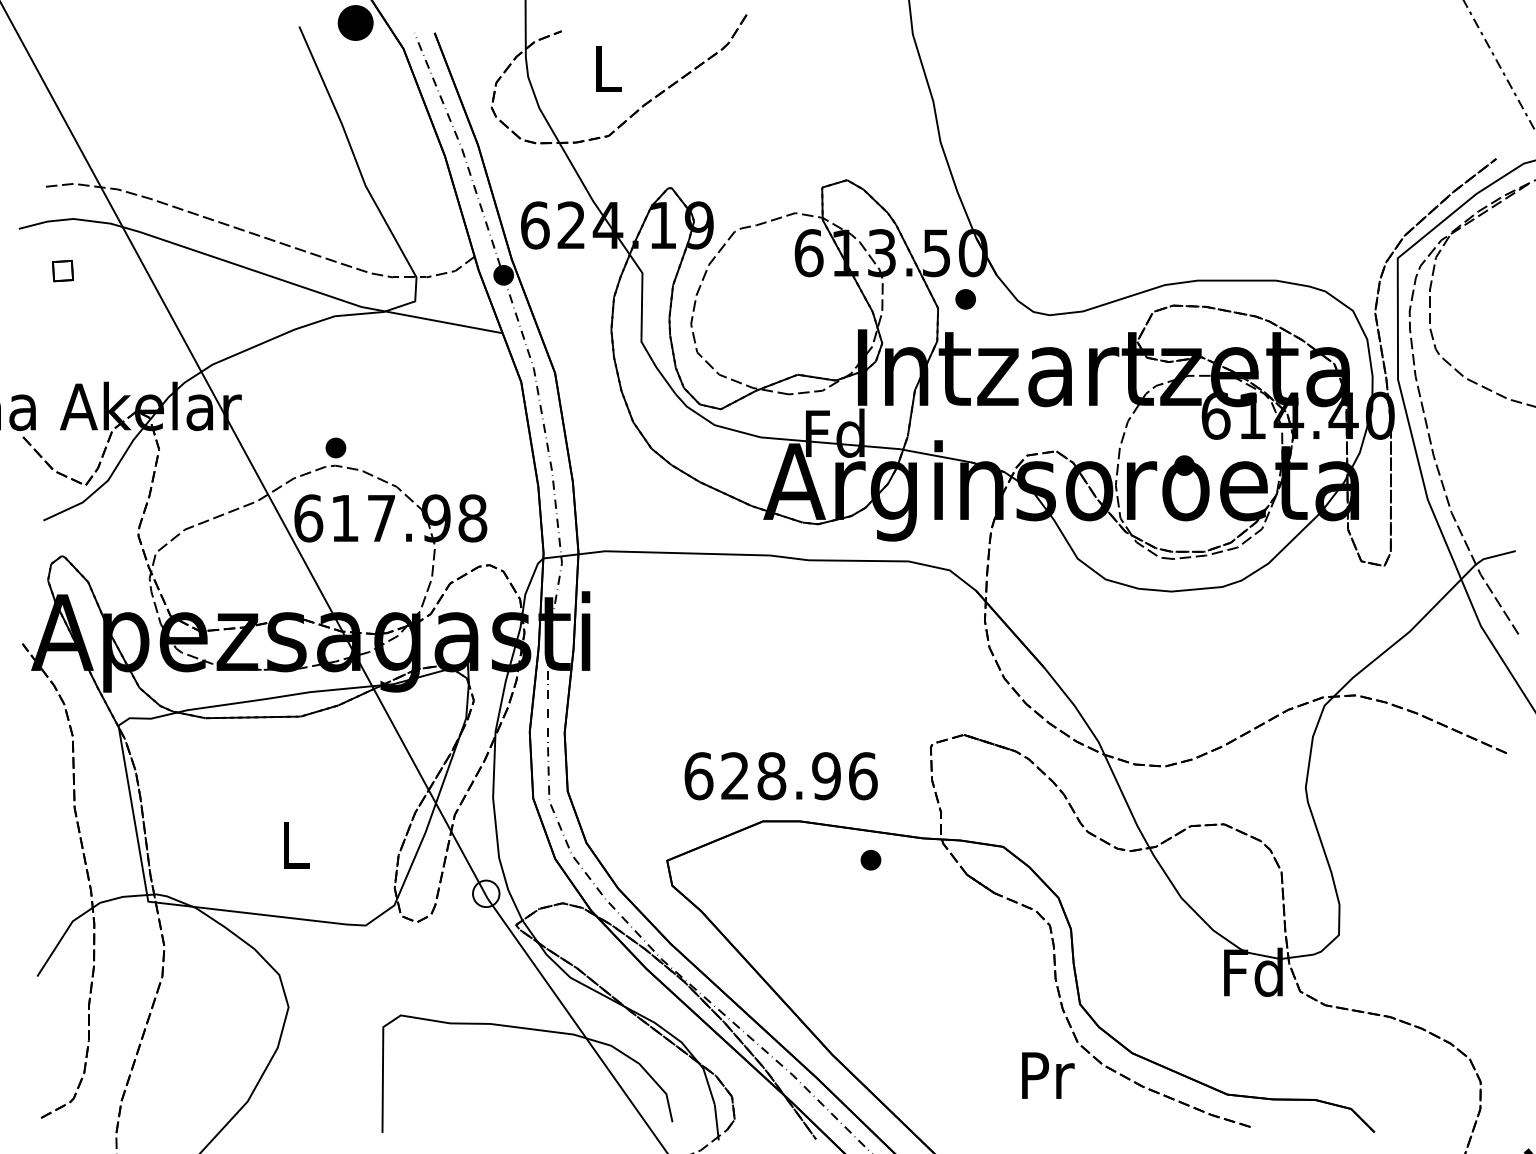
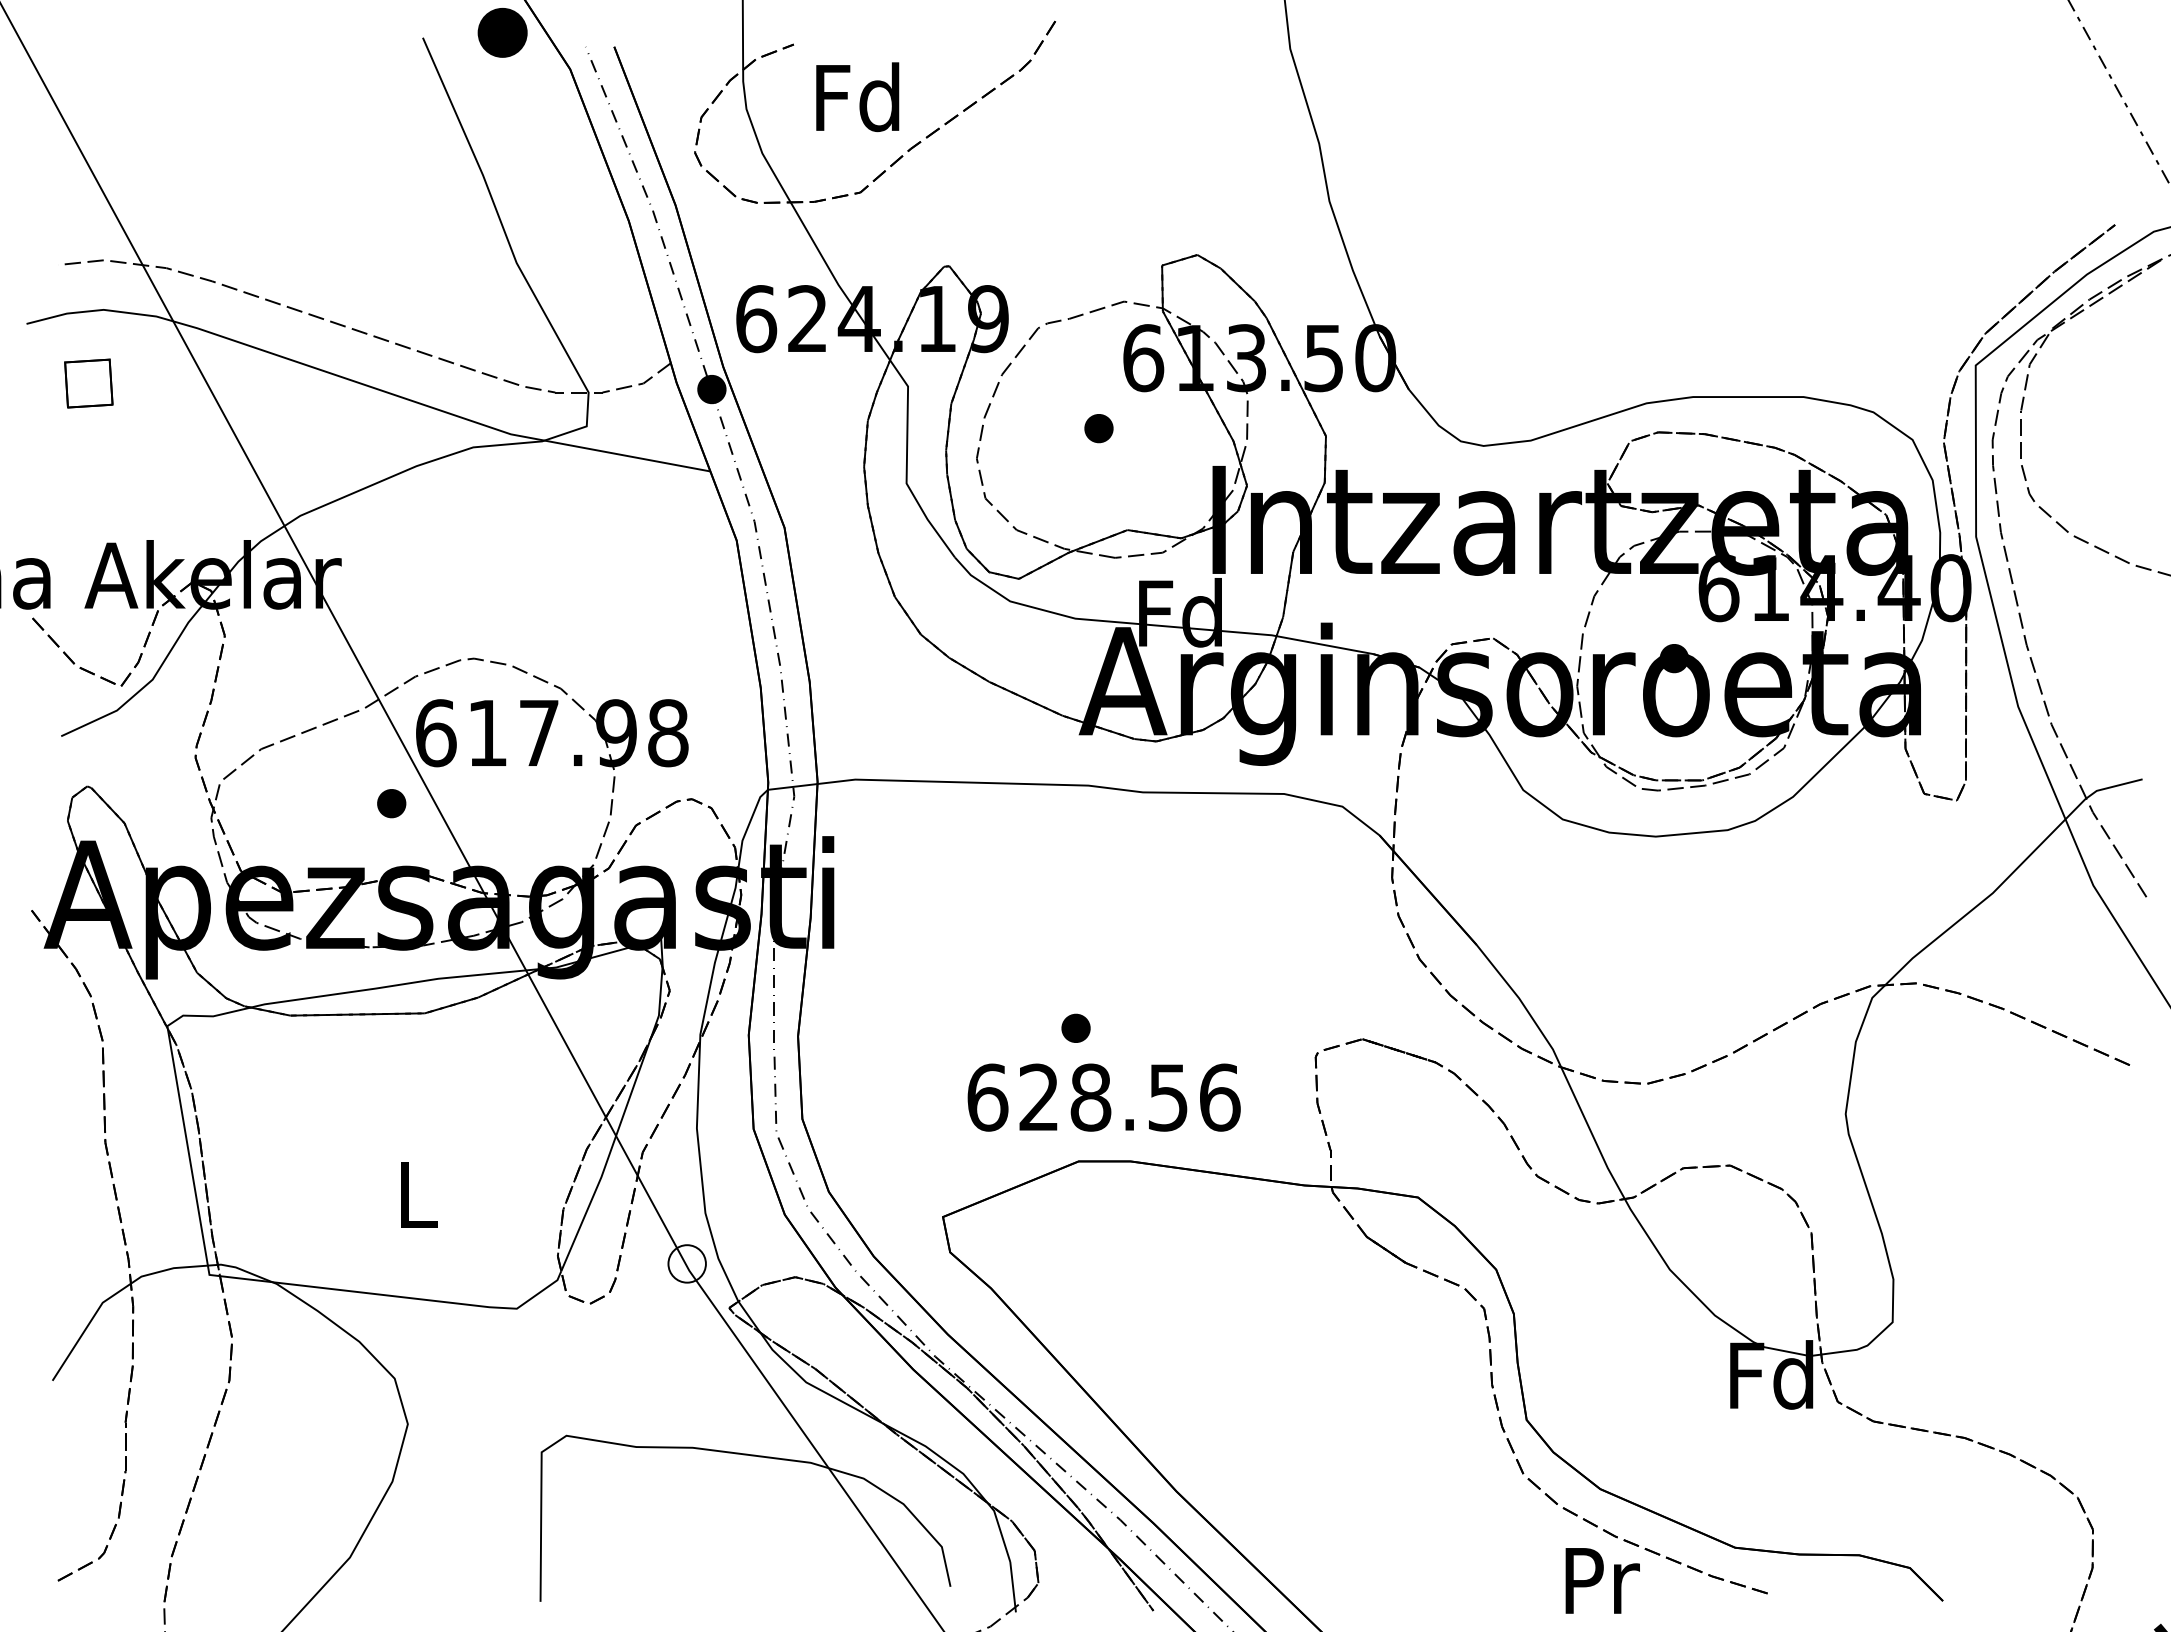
text: (606, 68) -> (857, 97), L -> Fd
part: (62, 271) -> (88, 383), size x1.67
part: (965, 299) -> (1098, 428), moved
part: (335, 447) -> (391, 803), moved
text: (826, 776) -> (1167, 1097), 628.96 -> 628.56
part: (870, 859) -> (1075, 1027), moved
text: (1048, 1075) -> (1602, 1580), moved

